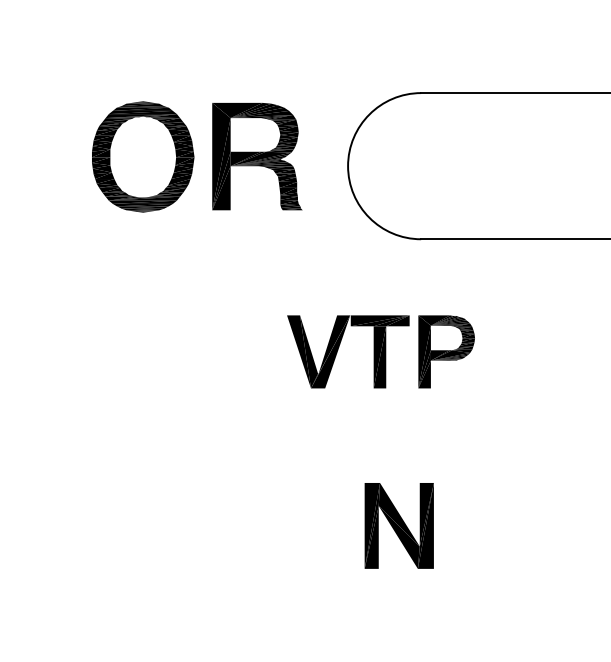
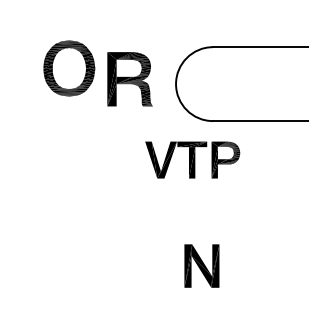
part: (143, 157) -> (69, 68), moved
part: (380, 350) -> (192, 159), moved

